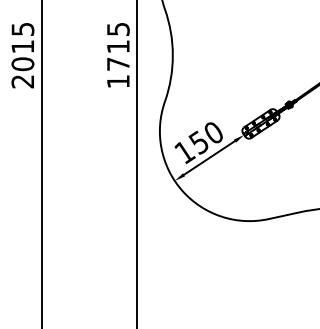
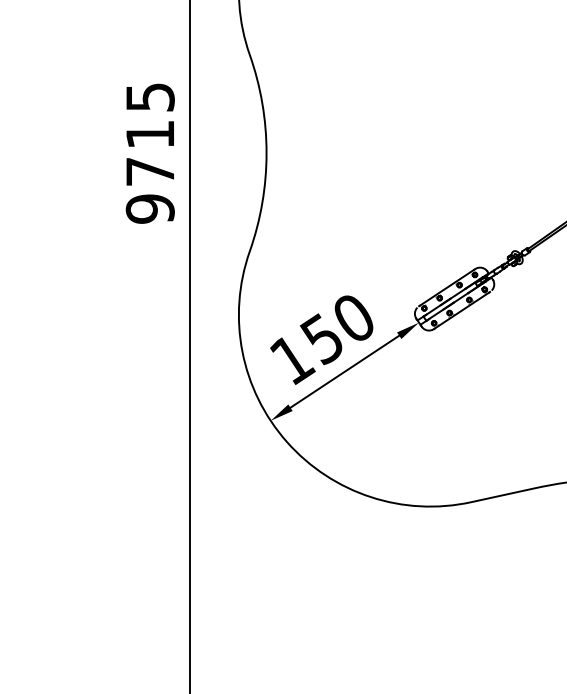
text: (118, 81) -> (150, 208), 1715 -> 9715

